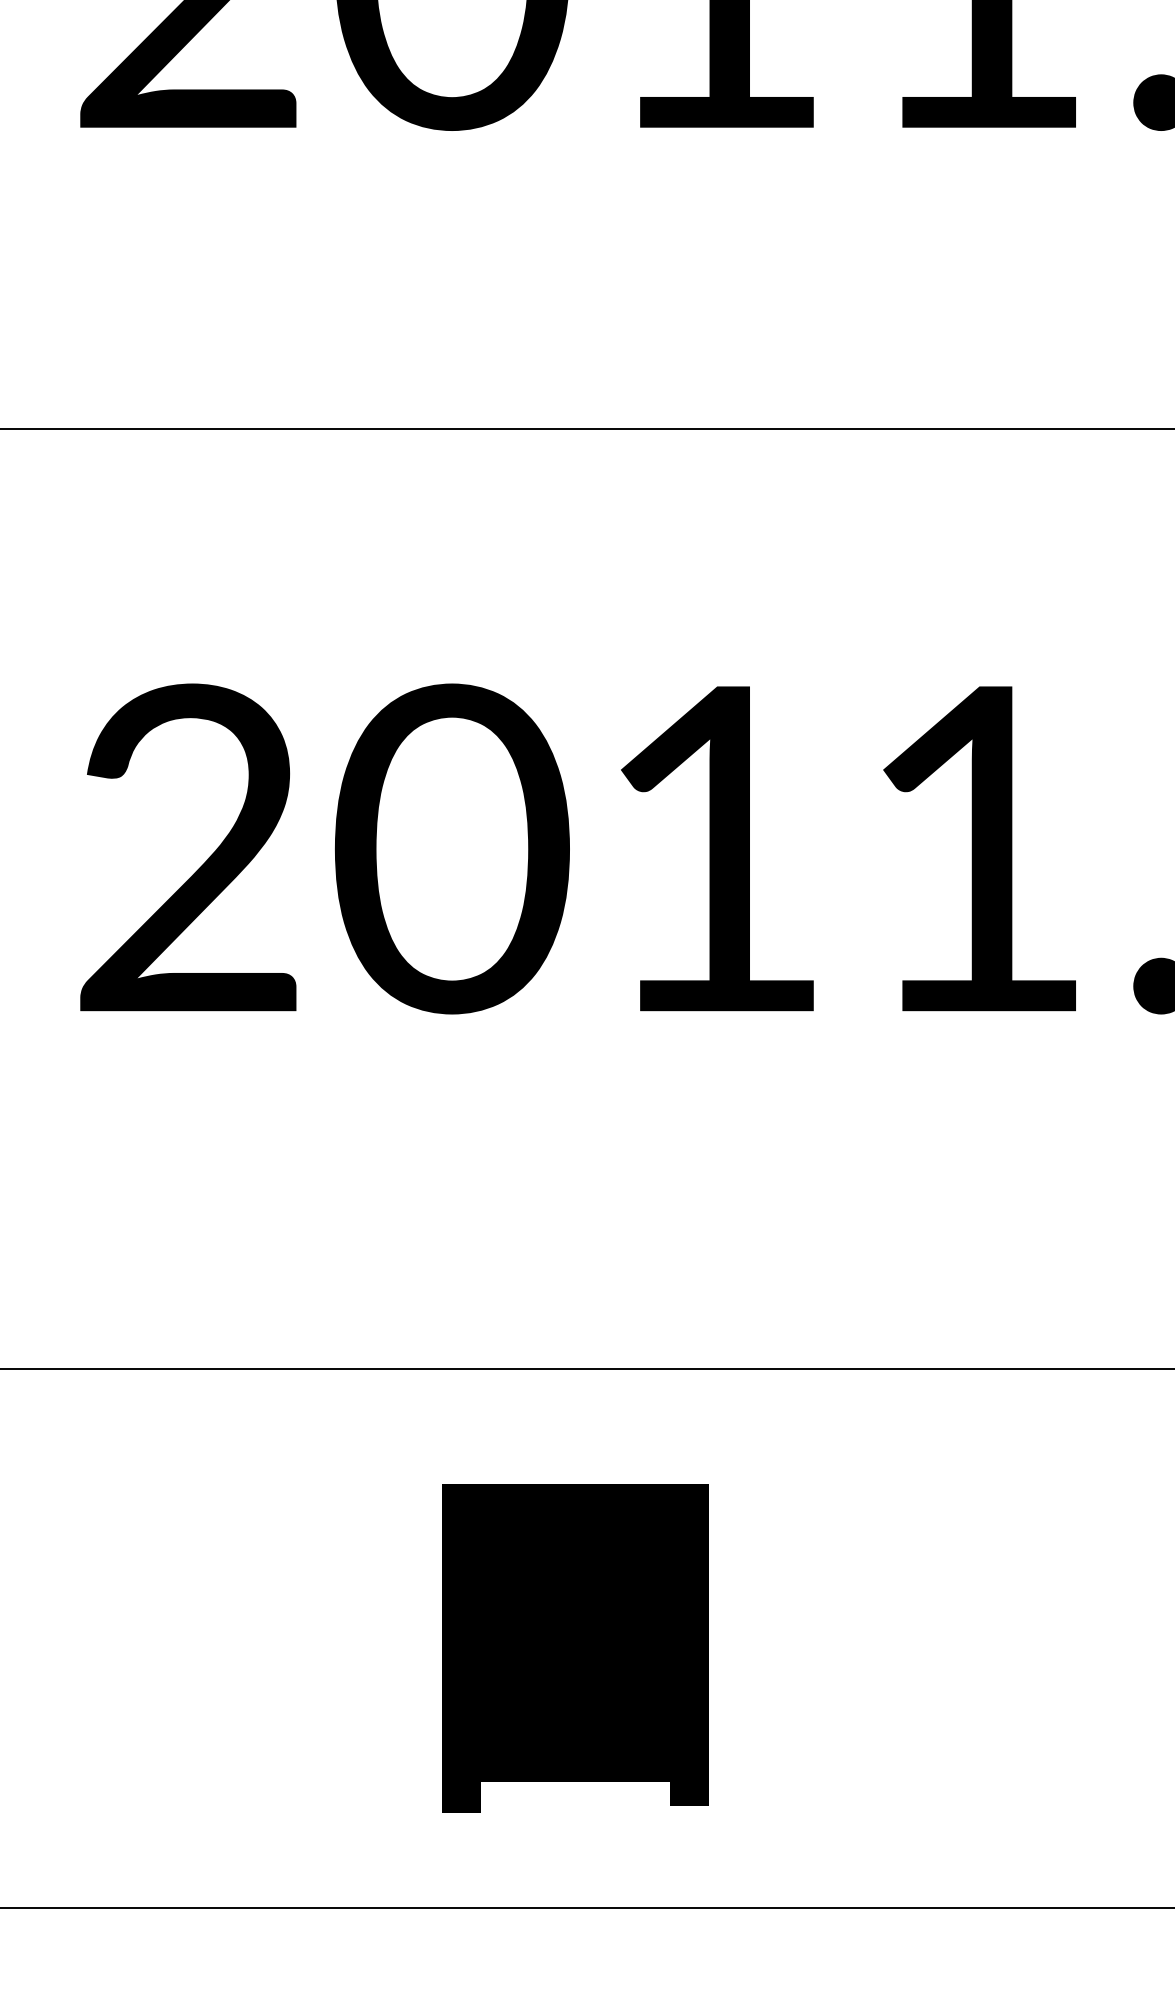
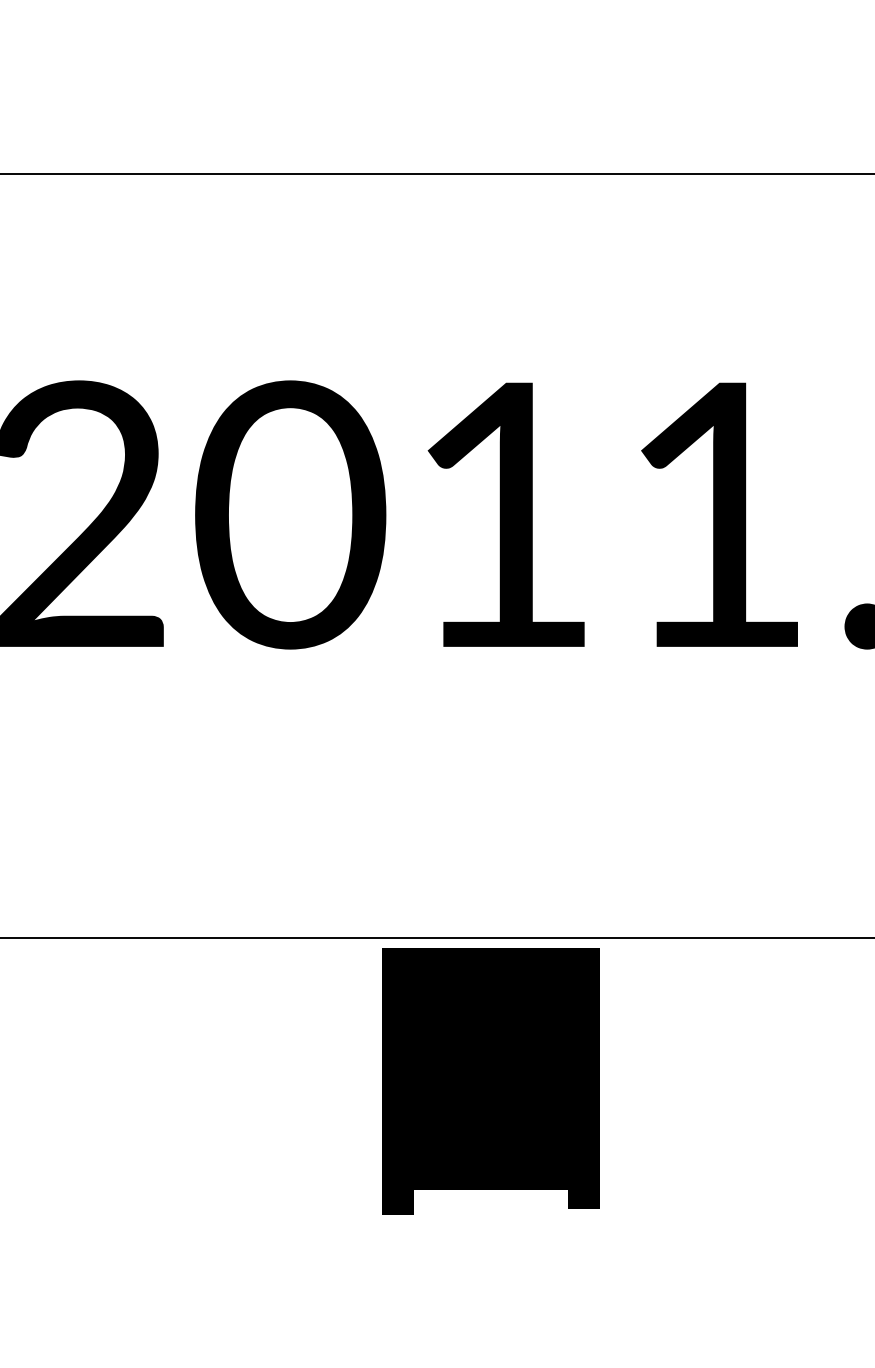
part: (575, 1648) -> (490, 1081), moved

